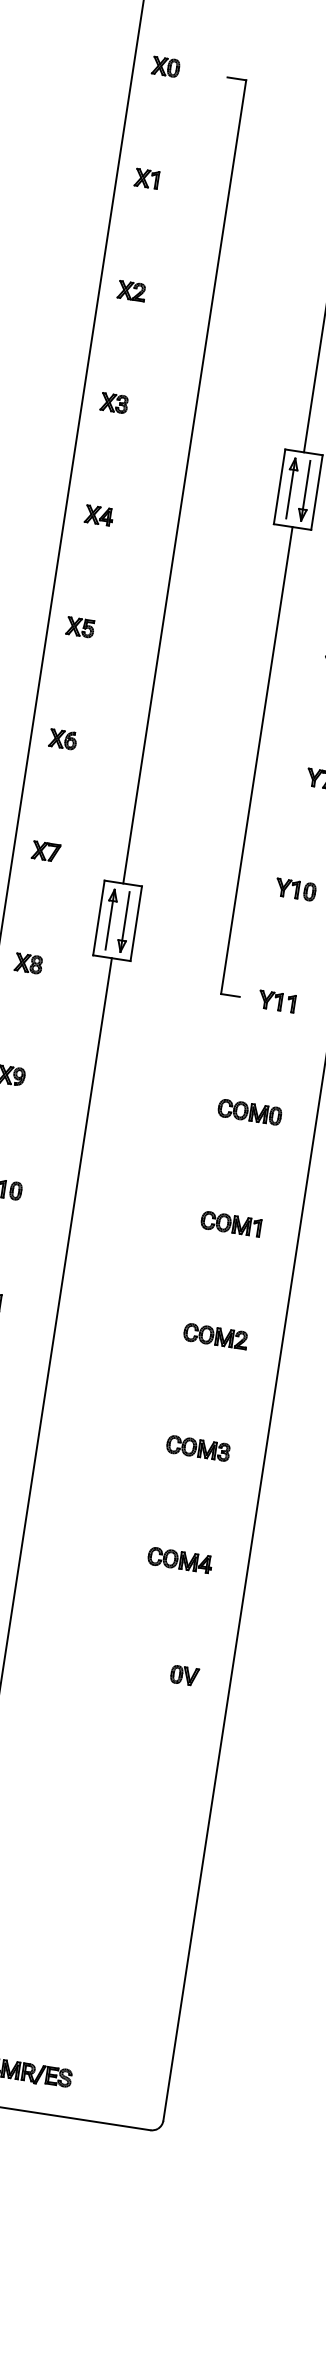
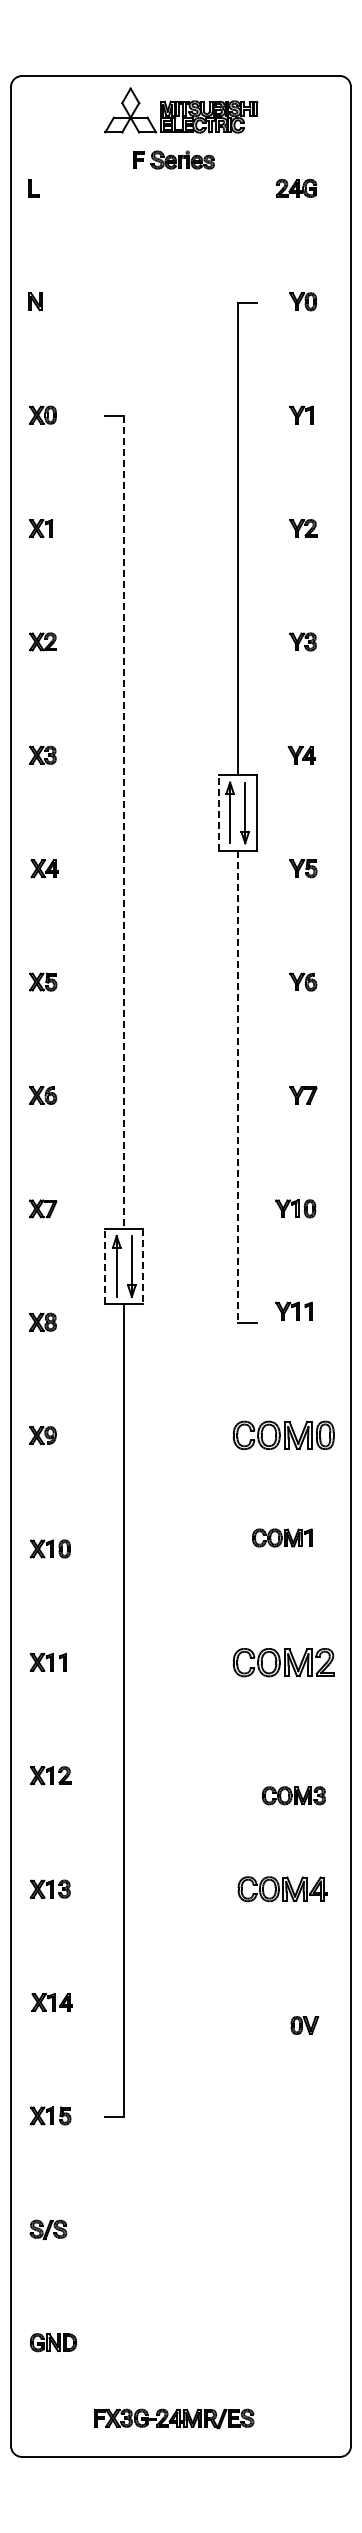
line: (184, 481) -> (124, 822), solid -> dashed
line: (279, 486) -> (218, 812), solid -> dashed
line: (256, 761) -> (237, 1087), solid -> dashed
line: (99, 918) -> (105, 1266), solid -> dashed
line: (136, 923) -> (143, 1266), solid -> dashed
part: (276, 1000) -> (293, 1310), moved
part: (250, 1112) -> (284, 1435), size x1.6
part: (231, 1223) -> (282, 1537), moved
part: (216, 1335) -> (284, 1661), size x1.6
part: (197, 1448) -> (293, 1795), moved
part: (179, 1559) -> (282, 1888), size x1.4
part: (184, 1675) -> (304, 2025), moved

